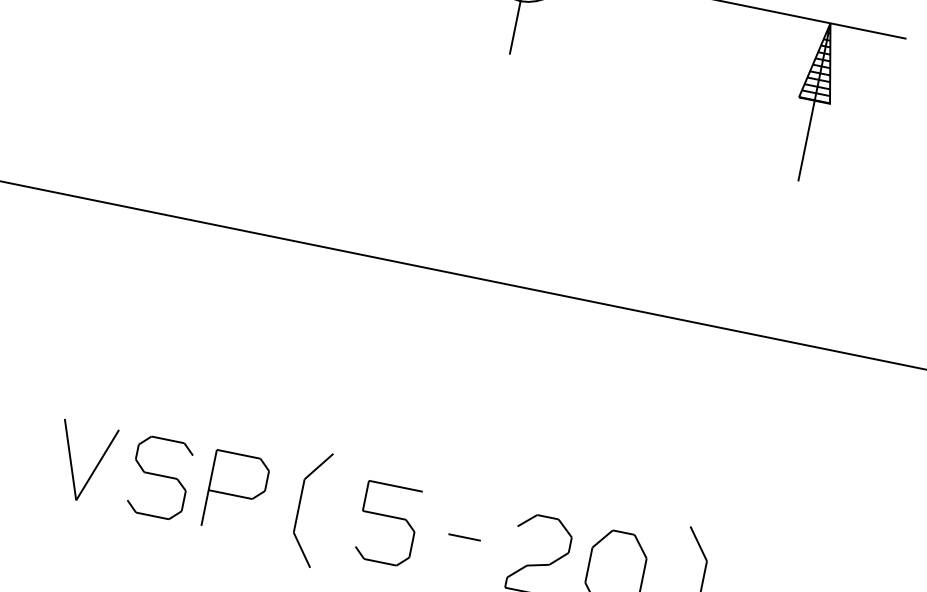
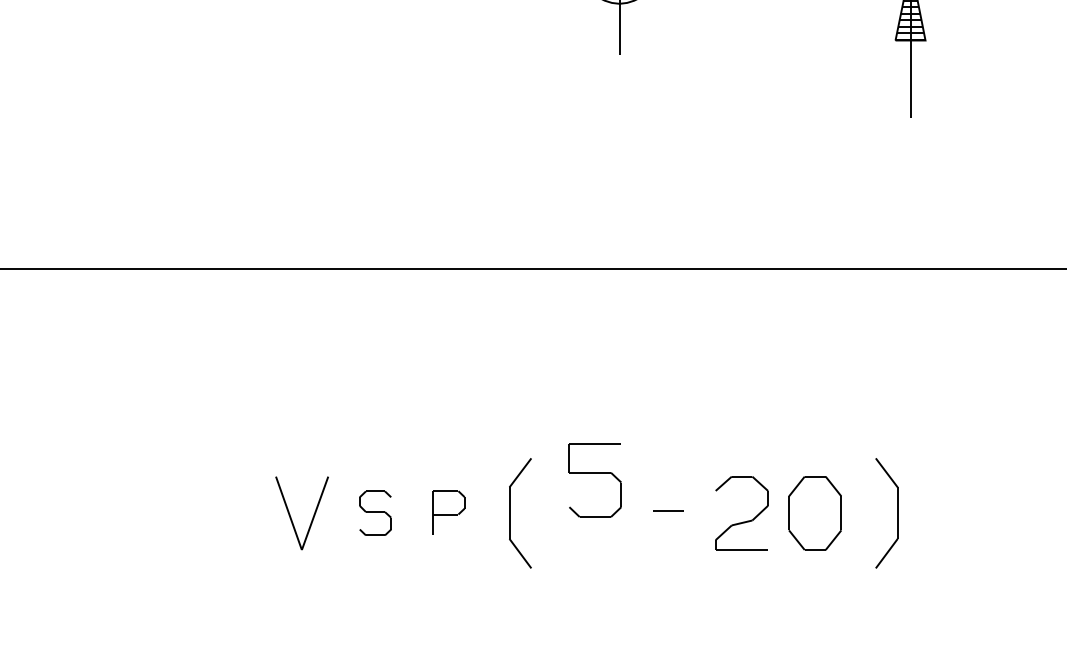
part: (160, 478) -> (375, 513), size x0.6
part: (236, 492) -> (448, 512), size x0.6
part: (388, 517) -> (594, 473), moved

